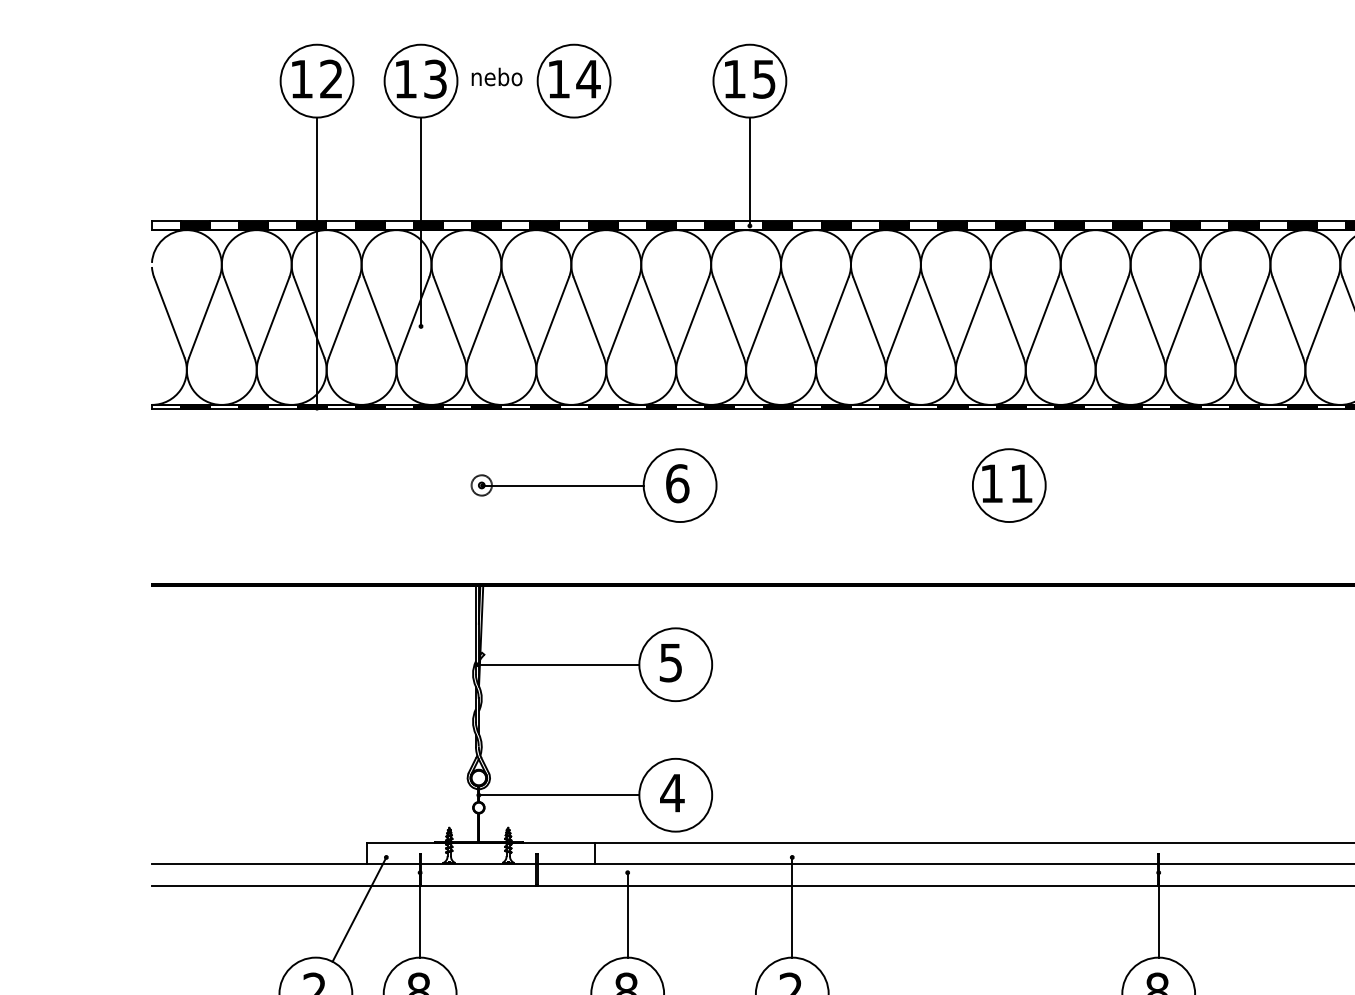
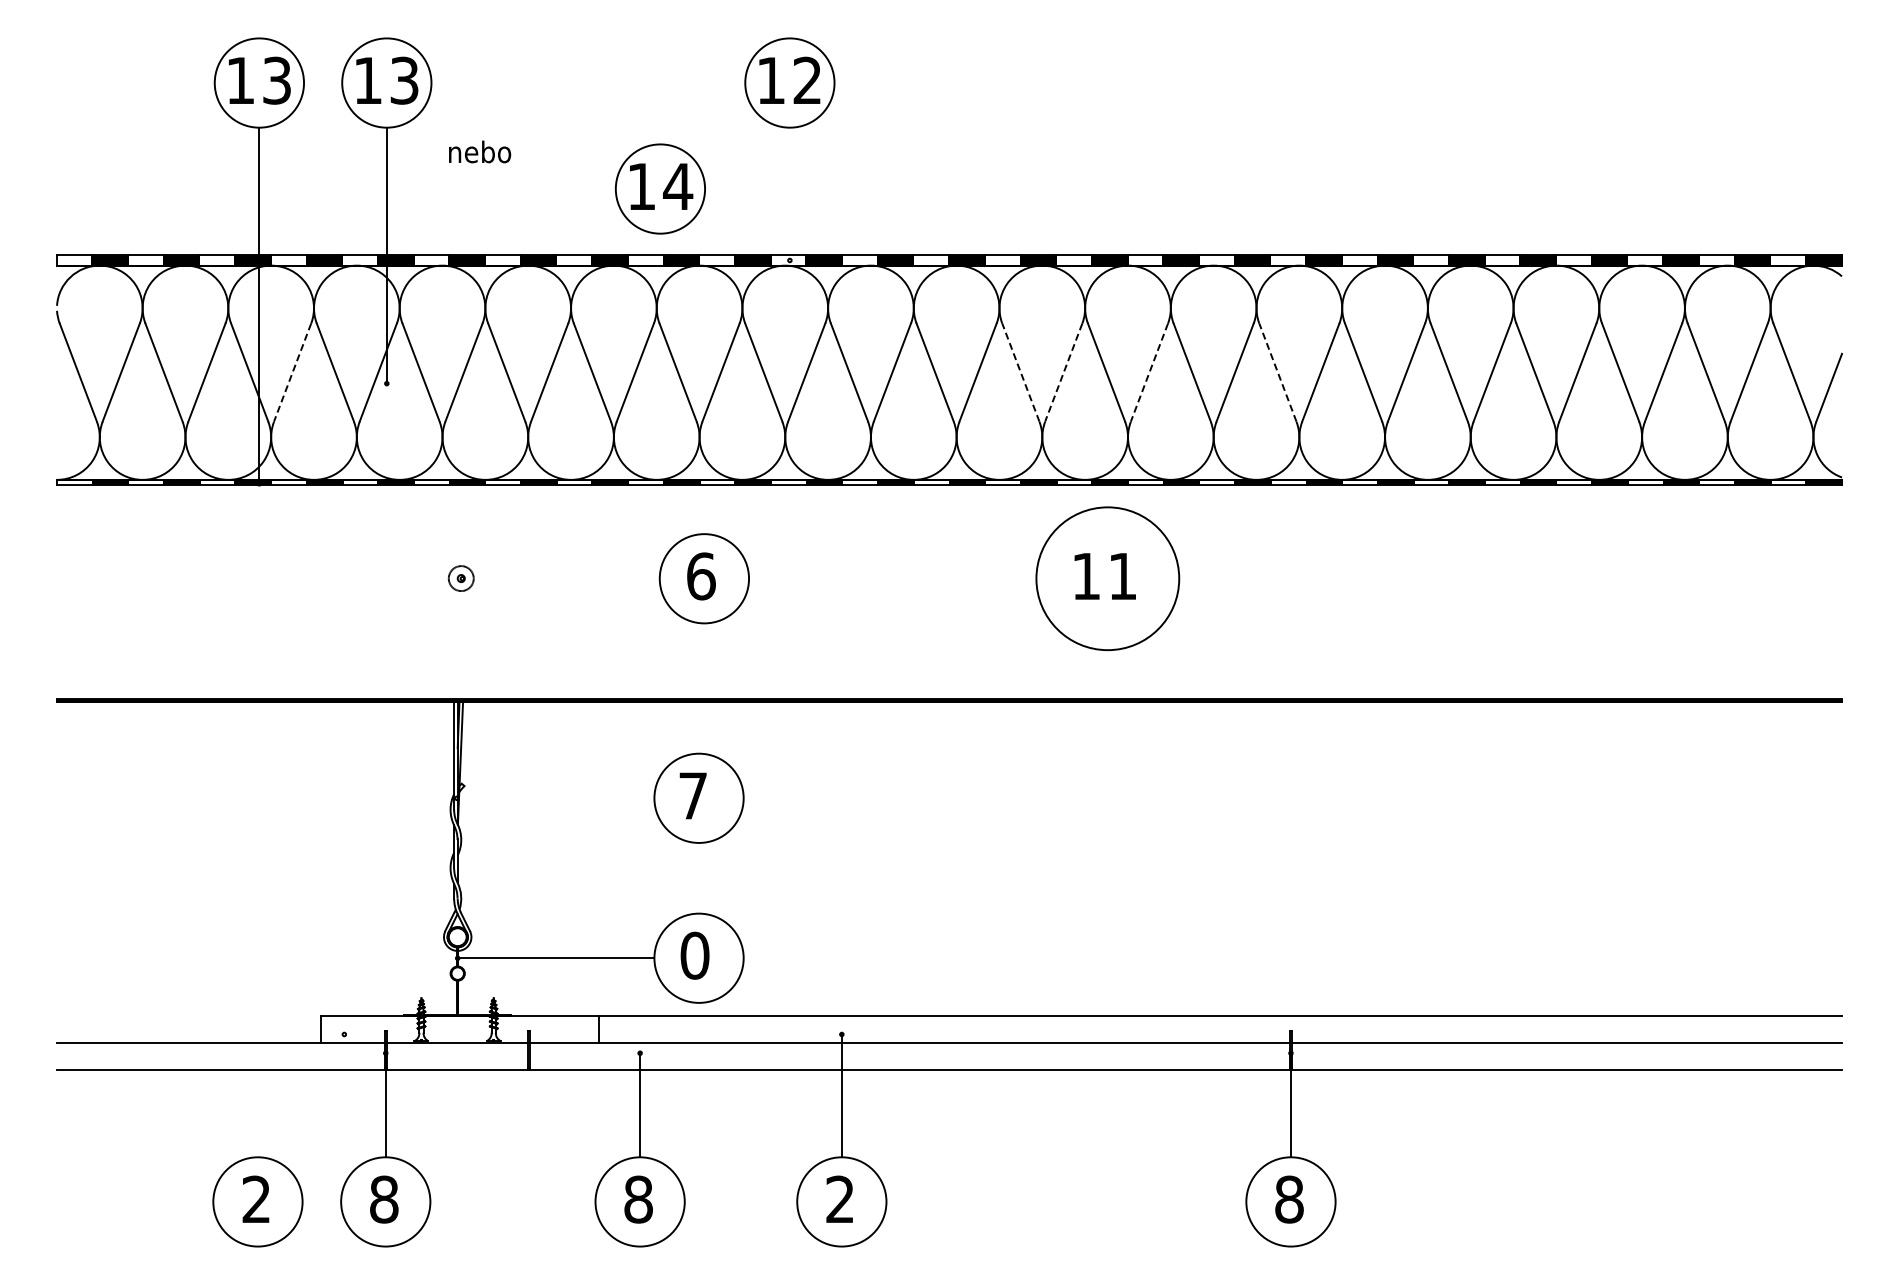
text: (497, 76) -> (480, 151), moved
text: (331, 79) -> (276, 80), 12 -> 13
text: (763, 79) -> (806, 80), 15 -> 12
part: (574, 80) -> (660, 188), moved
line: (749, 171) -> (789, 193), removed
line: (938, 317) -> (1020, 372), solid -> dashed
line: (1147, 317) -> (1277, 372), solid -> dashed
line: (344, 318) -> (292, 373), solid -> dashed
line: (973, 318) -> (1063, 373), solid -> dashed
line: (1043, 318) -> (1149, 373), solid -> dashed
line: (562, 485) -> (560, 578), removed
circle: (1009, 485) -> (1107, 578), size x1.6
text: (670, 663) -> (692, 796), 5 -> 7
line: (558, 664) -> (555, 798), removed
text: (672, 792) -> (694, 955), 4 -> 0
line: (359, 909) -> (311, 1098), removed

